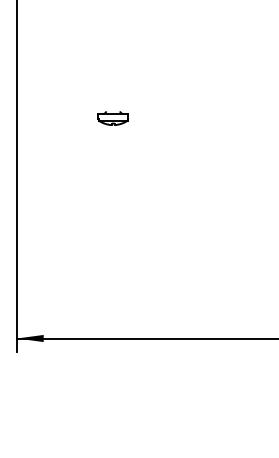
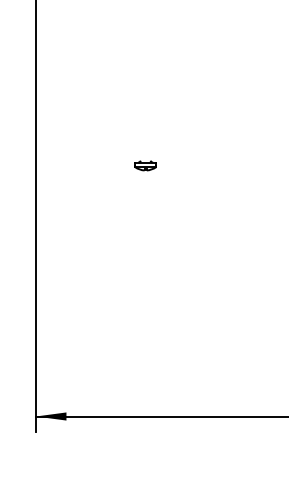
part: (112, 118) -> (144, 165), size x0.62

